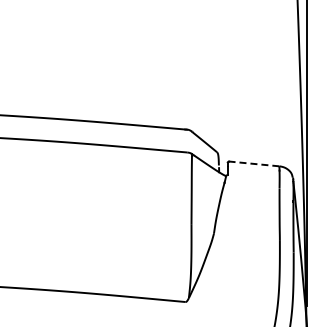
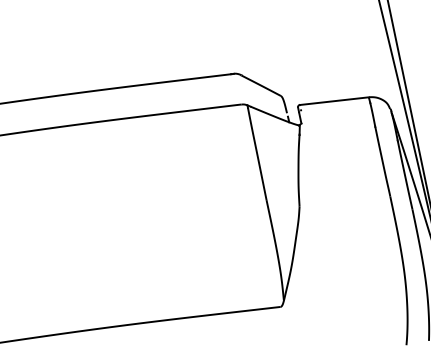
line: (253, 163) -> (333, 100), dashed -> solid

